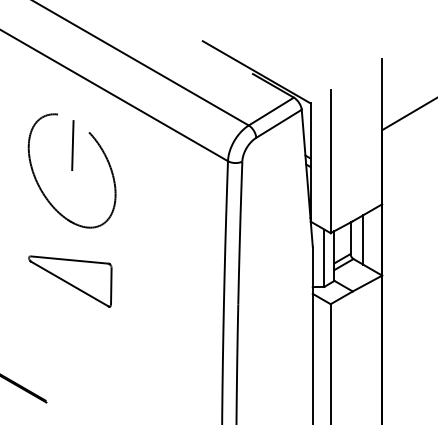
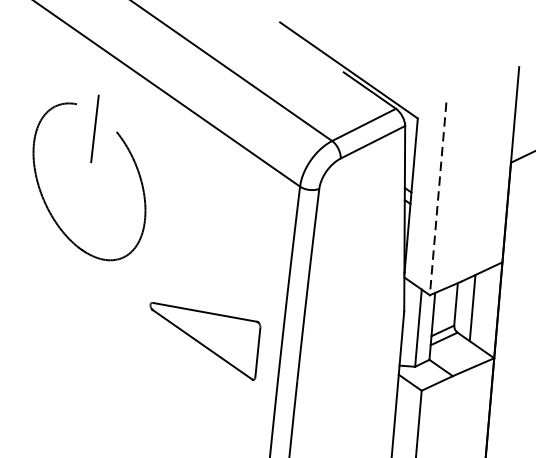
line: (72, 145) -> (94, 128), moved
line: (330, 161) -> (437, 198), solid -> dashed
part: (70, 281) -> (203, 341), moved

